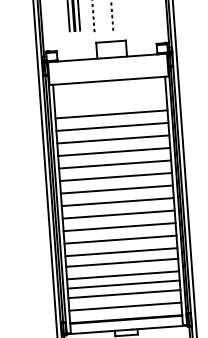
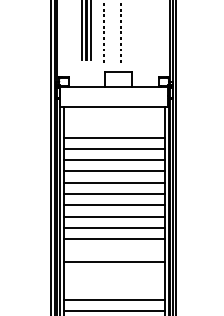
line: (119, 239) -> (113, 250), removed
line: (121, 262) -> (113, 271), removed
line: (122, 275) -> (113, 282), removed
line: (123, 285) -> (113, 291), removed

